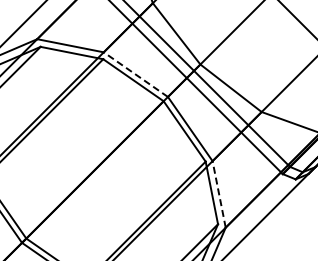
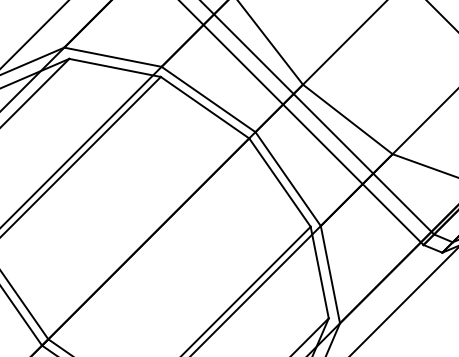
line: (135, 74) -> (208, 99), dashed -> solid
line: (219, 194) -> (330, 274), dashed -> solid

